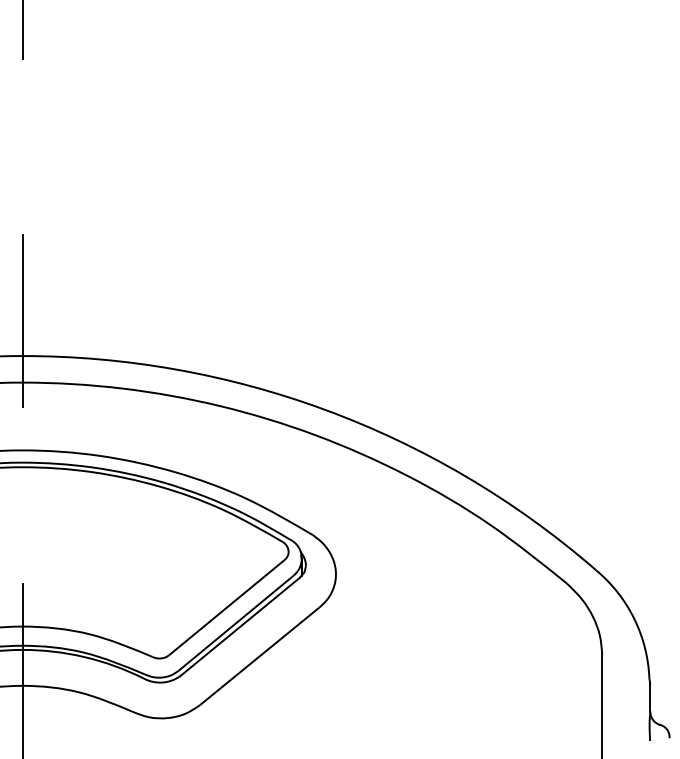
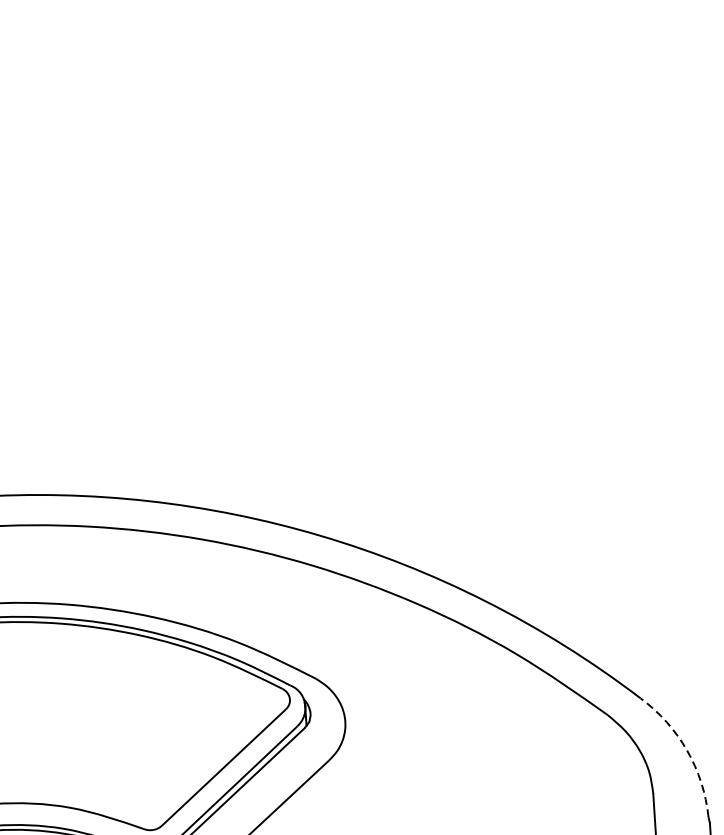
arc: (634, 619) -> (687, 751), solid -> dashed

